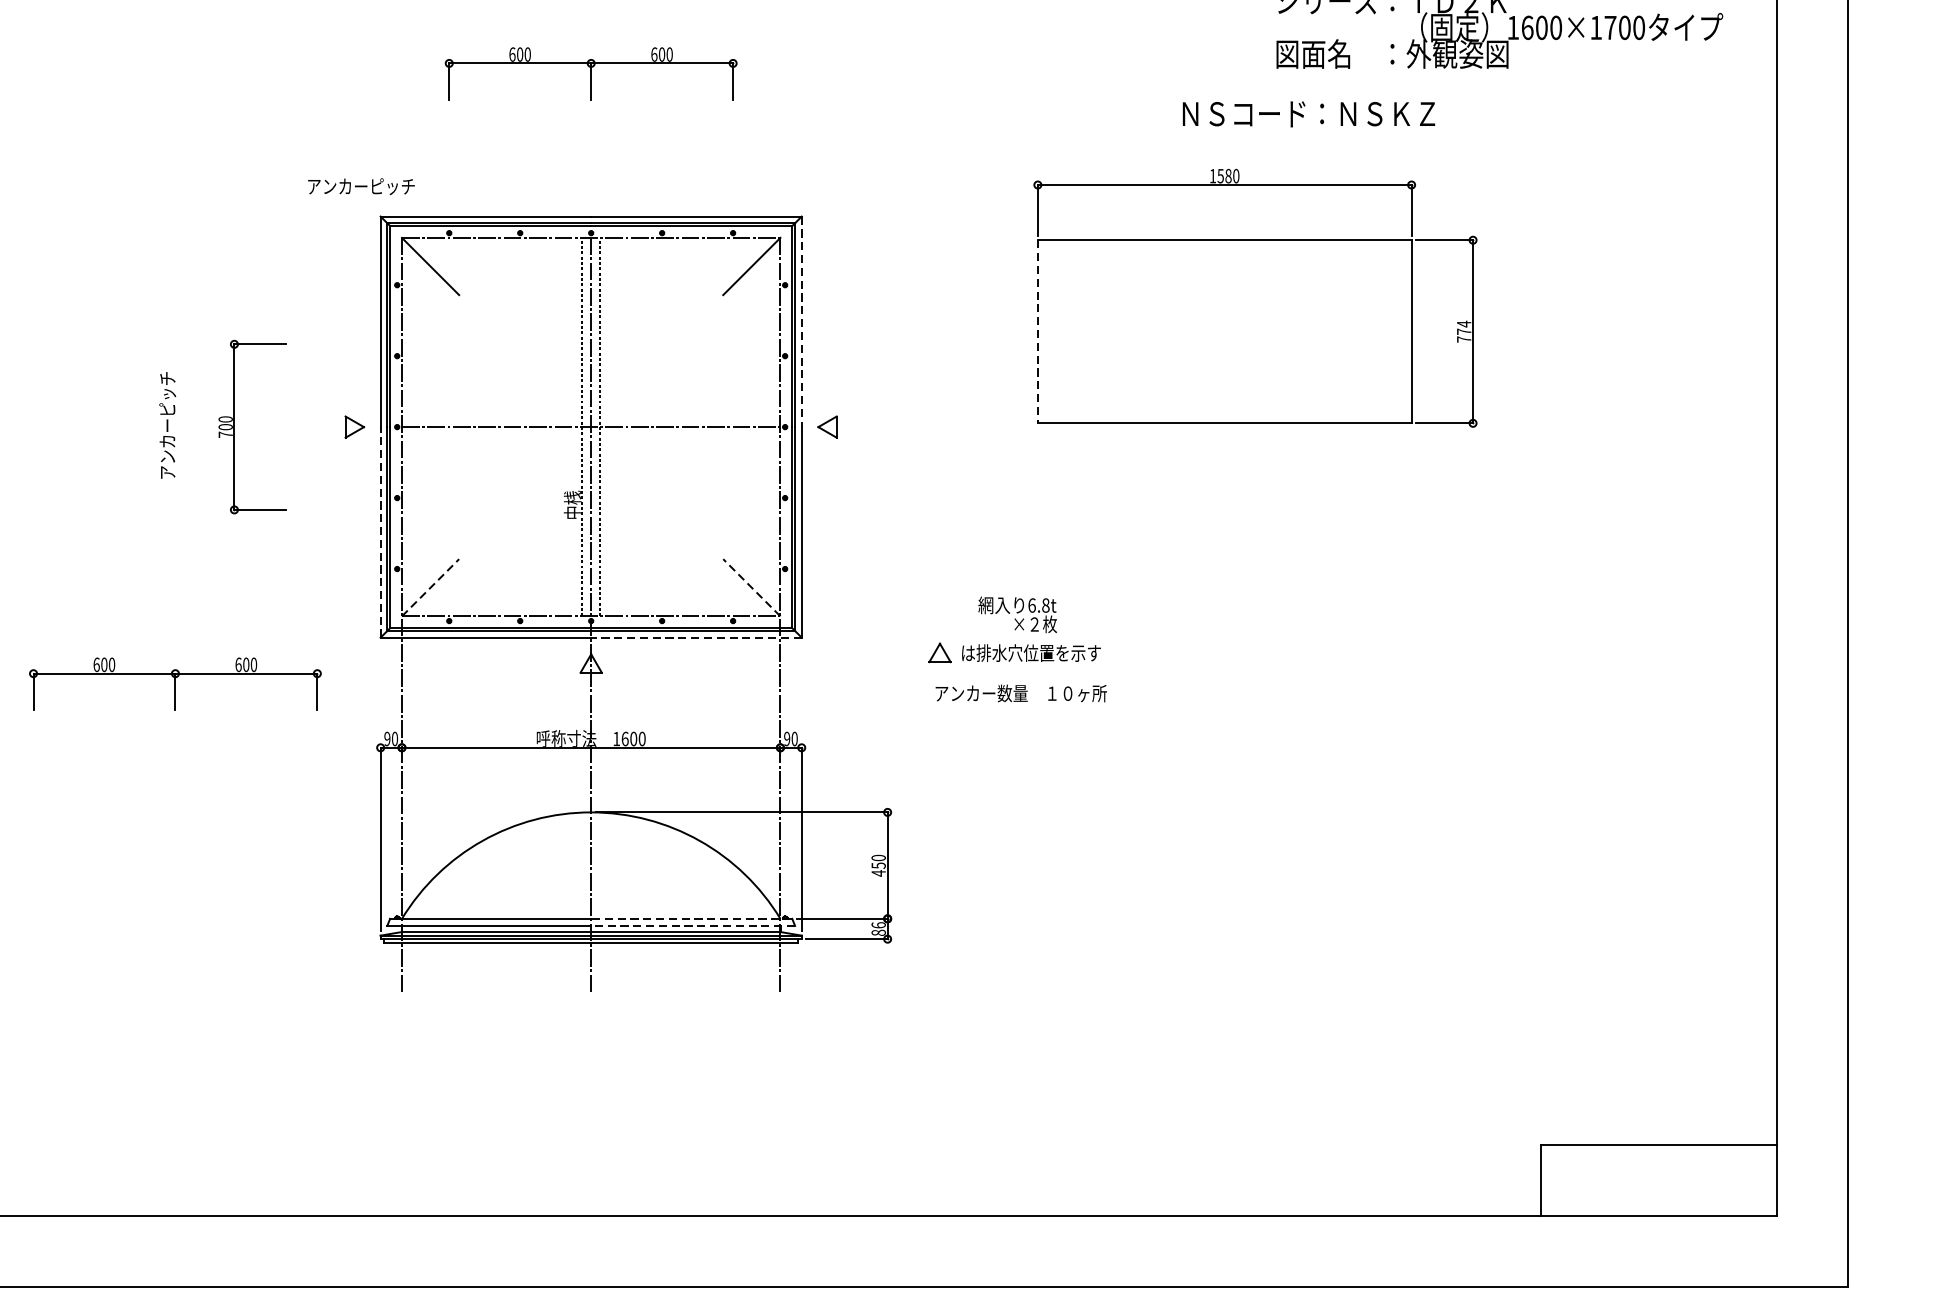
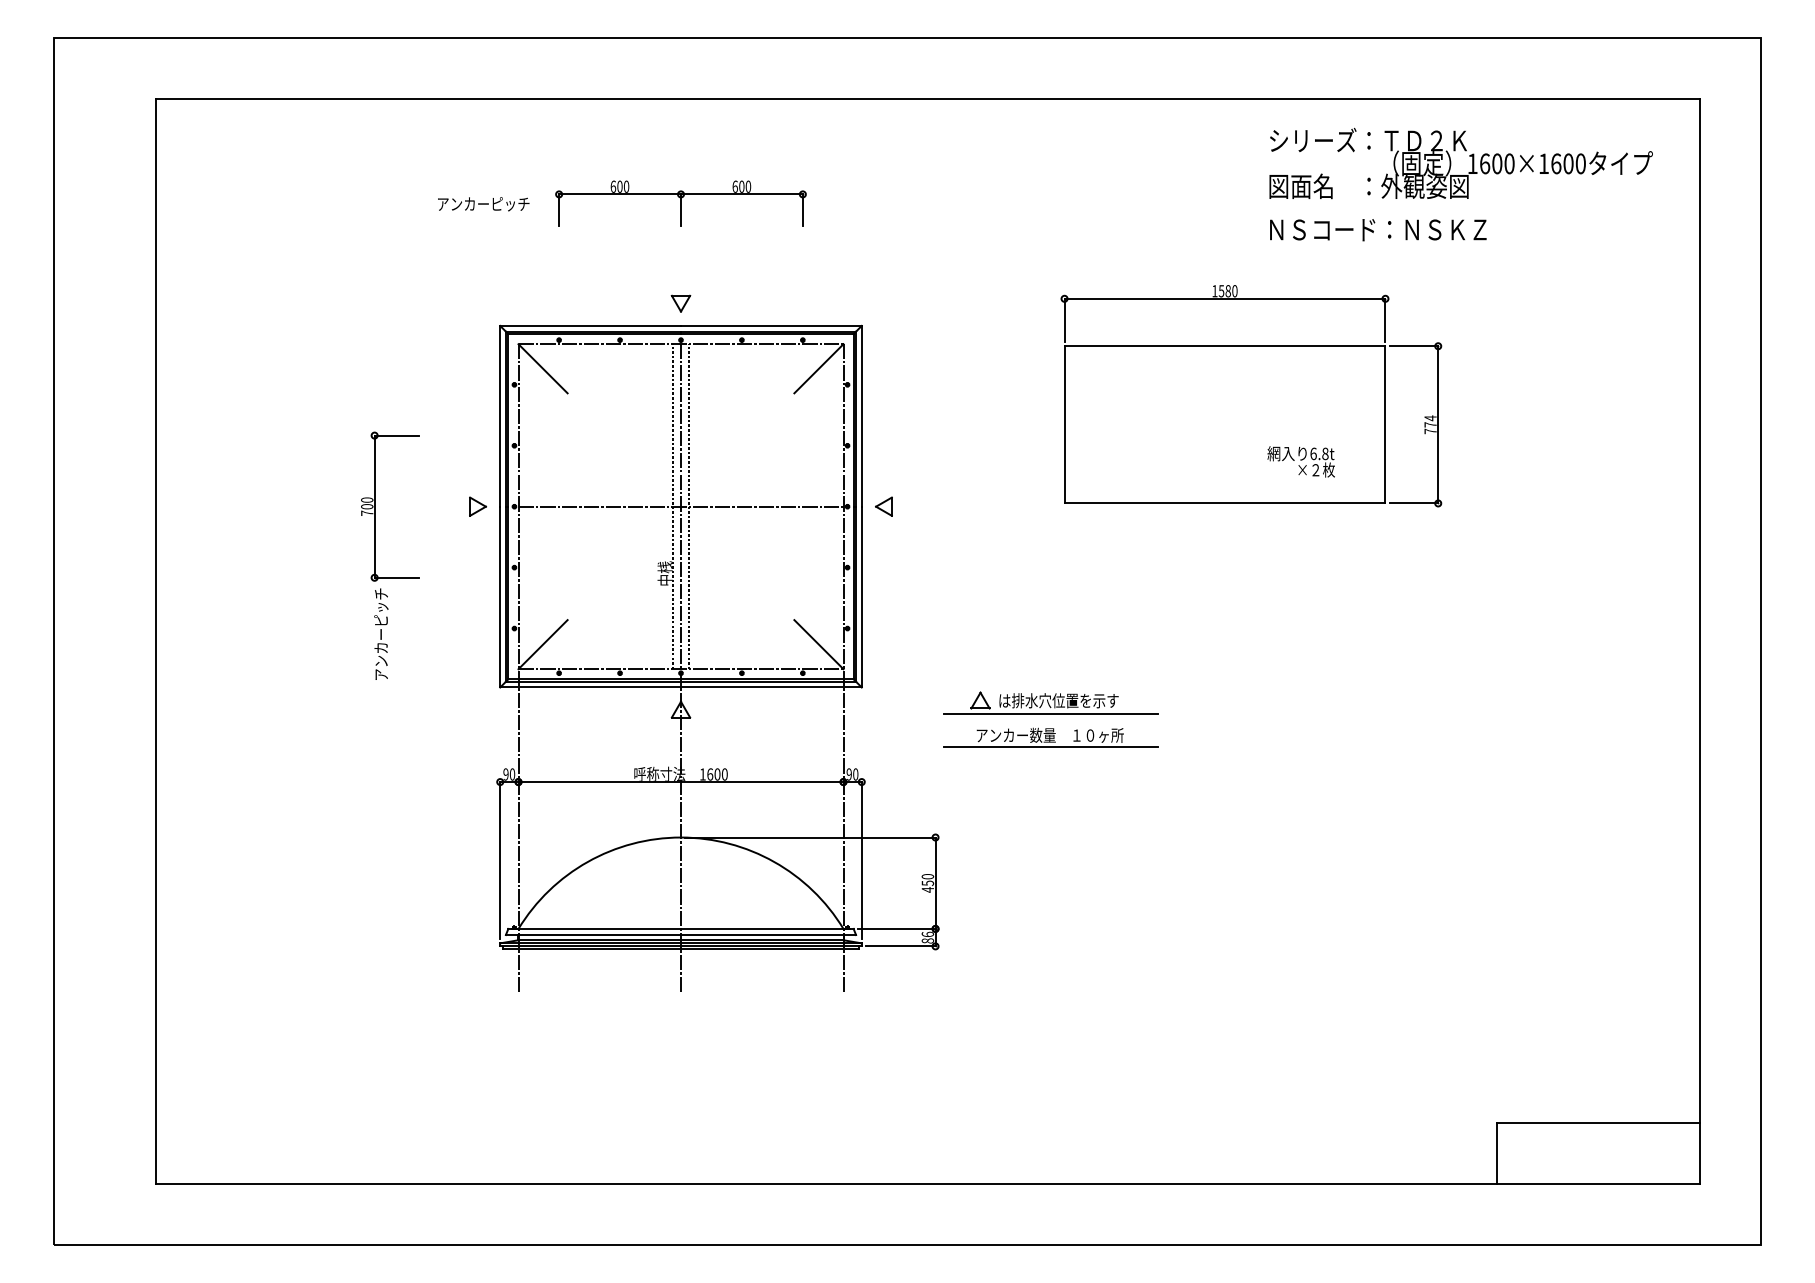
text: (1610, 27) -> (1556, 163), 1600×1700 -> 1600×1600
text: (1309, 114) -> (1378, 230), moved
text: (361, 186) -> (483, 204), moved
part: (590, 190) -> (680, 303), added
line: (801, 322) -> (861, 416), dashed -> solid
line: (1037, 331) -> (1064, 424), dashed -> solid
text: (167, 424) -> (381, 633), moved
line: (380, 531) -> (500, 596), dashed -> solid
line: (431, 587) -> (543, 644), dashed -> solid
line: (751, 587) -> (818, 644), dashed -> solid
text: (1016, 614) -> (1300, 461), moved
line: (695, 637) -> (770, 687), dashed -> solid
line: (1021, 669) -> (1050, 714), added
part: (174, 684) -> (323, 727), removed
line: (1021, 707) -> (1050, 747), added
line: (690, 918) -> (766, 928), dashed -> solid
line: (693, 926) -> (768, 935), dashed -> solid

